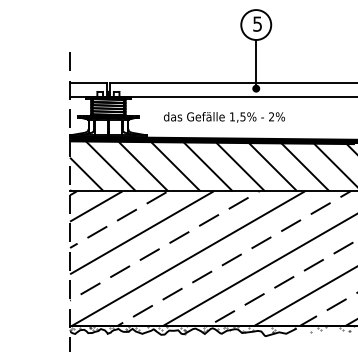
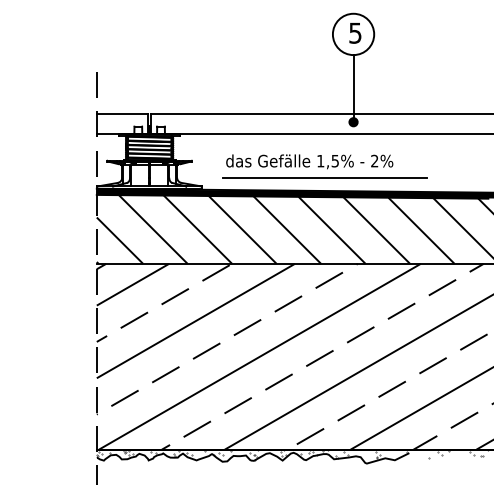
line: (235, 128) -> (324, 177), added

